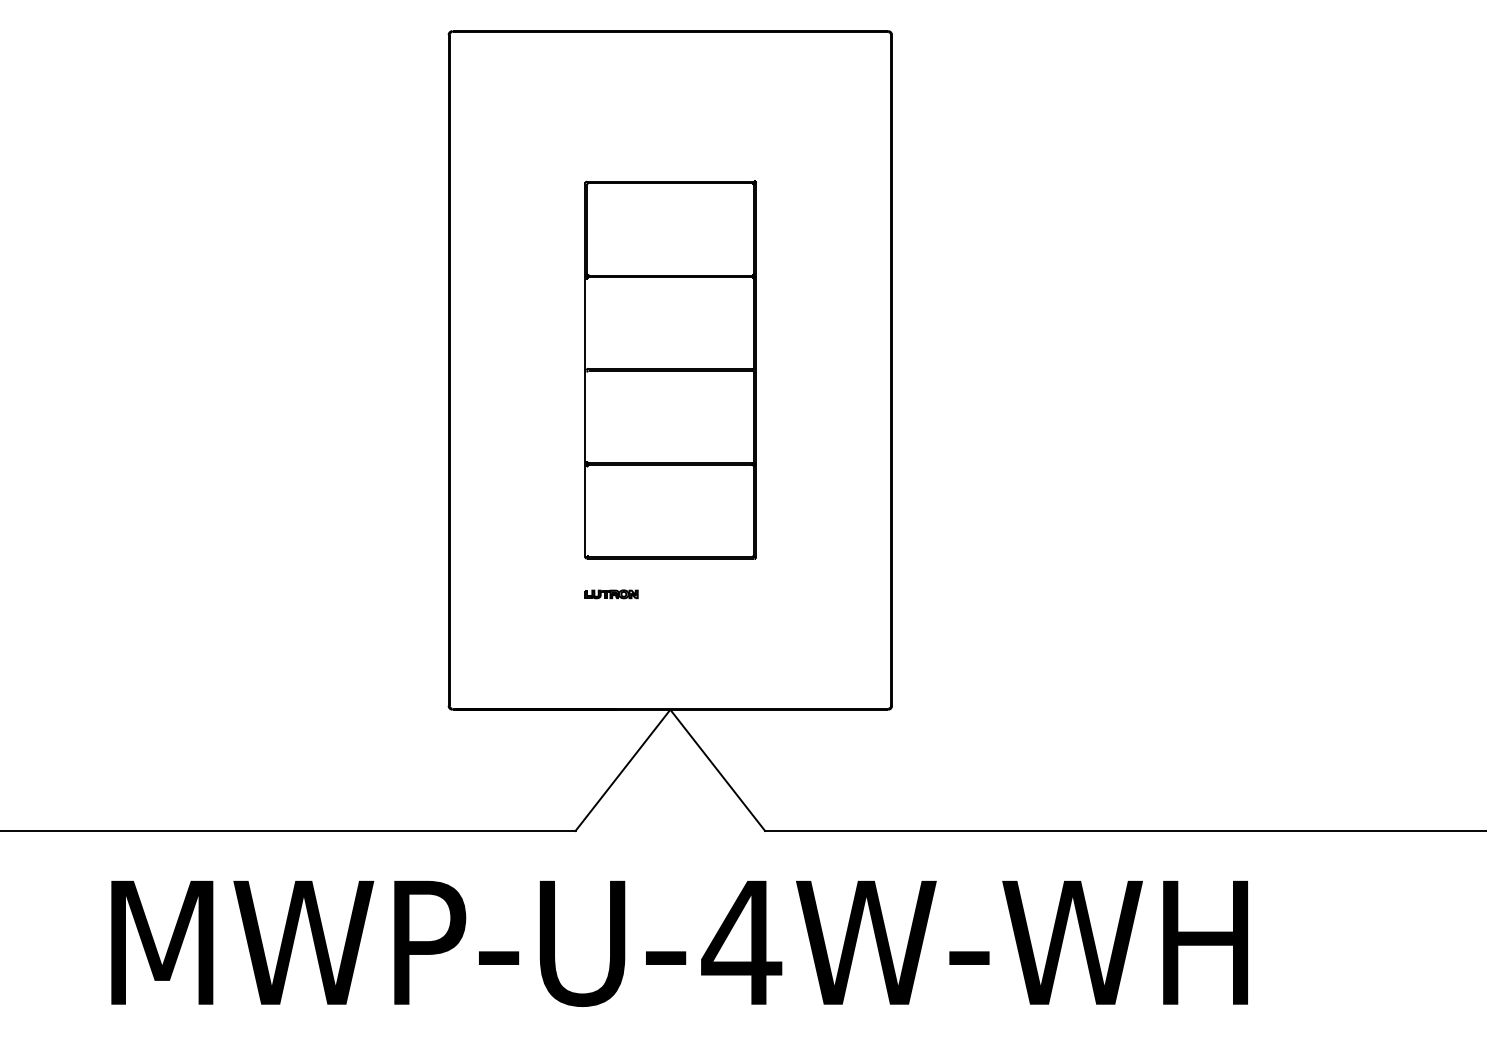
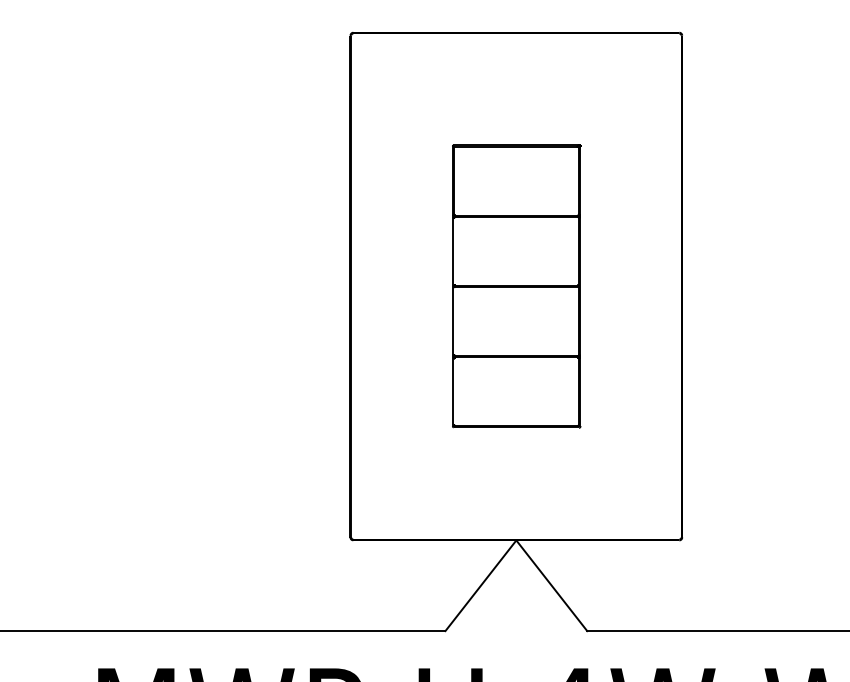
part: (611, 594) -> (472, 454), removed

